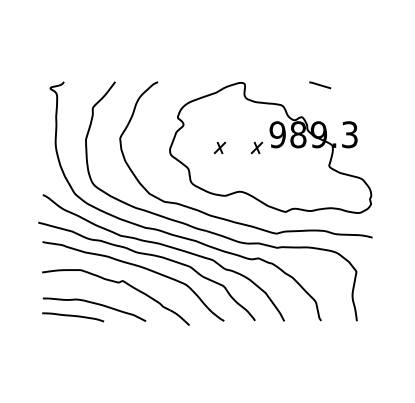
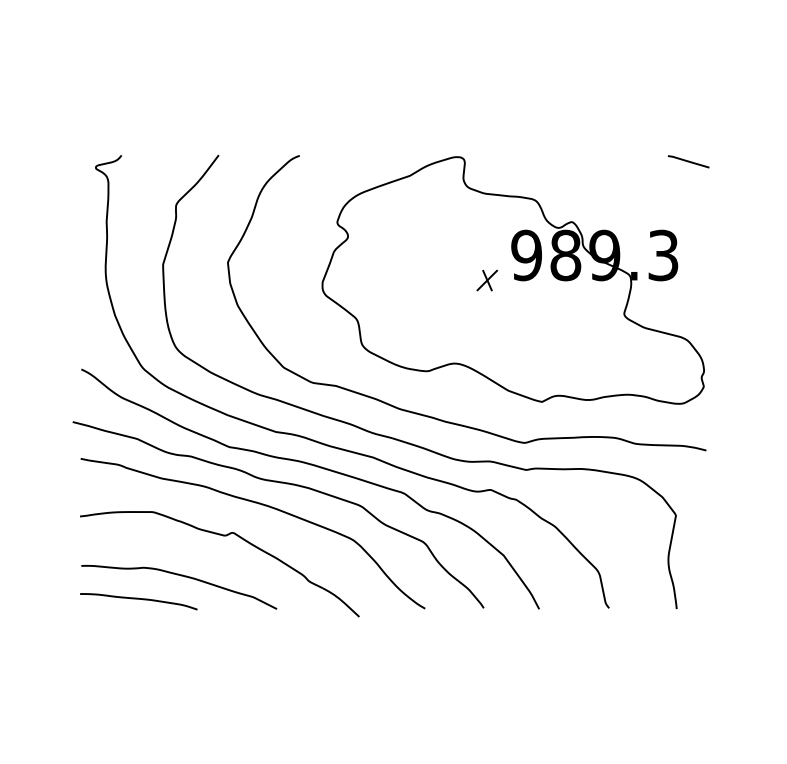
line: (320, 85) -> (689, 162), moved
part: (219, 147) -> (416, 279), removed

